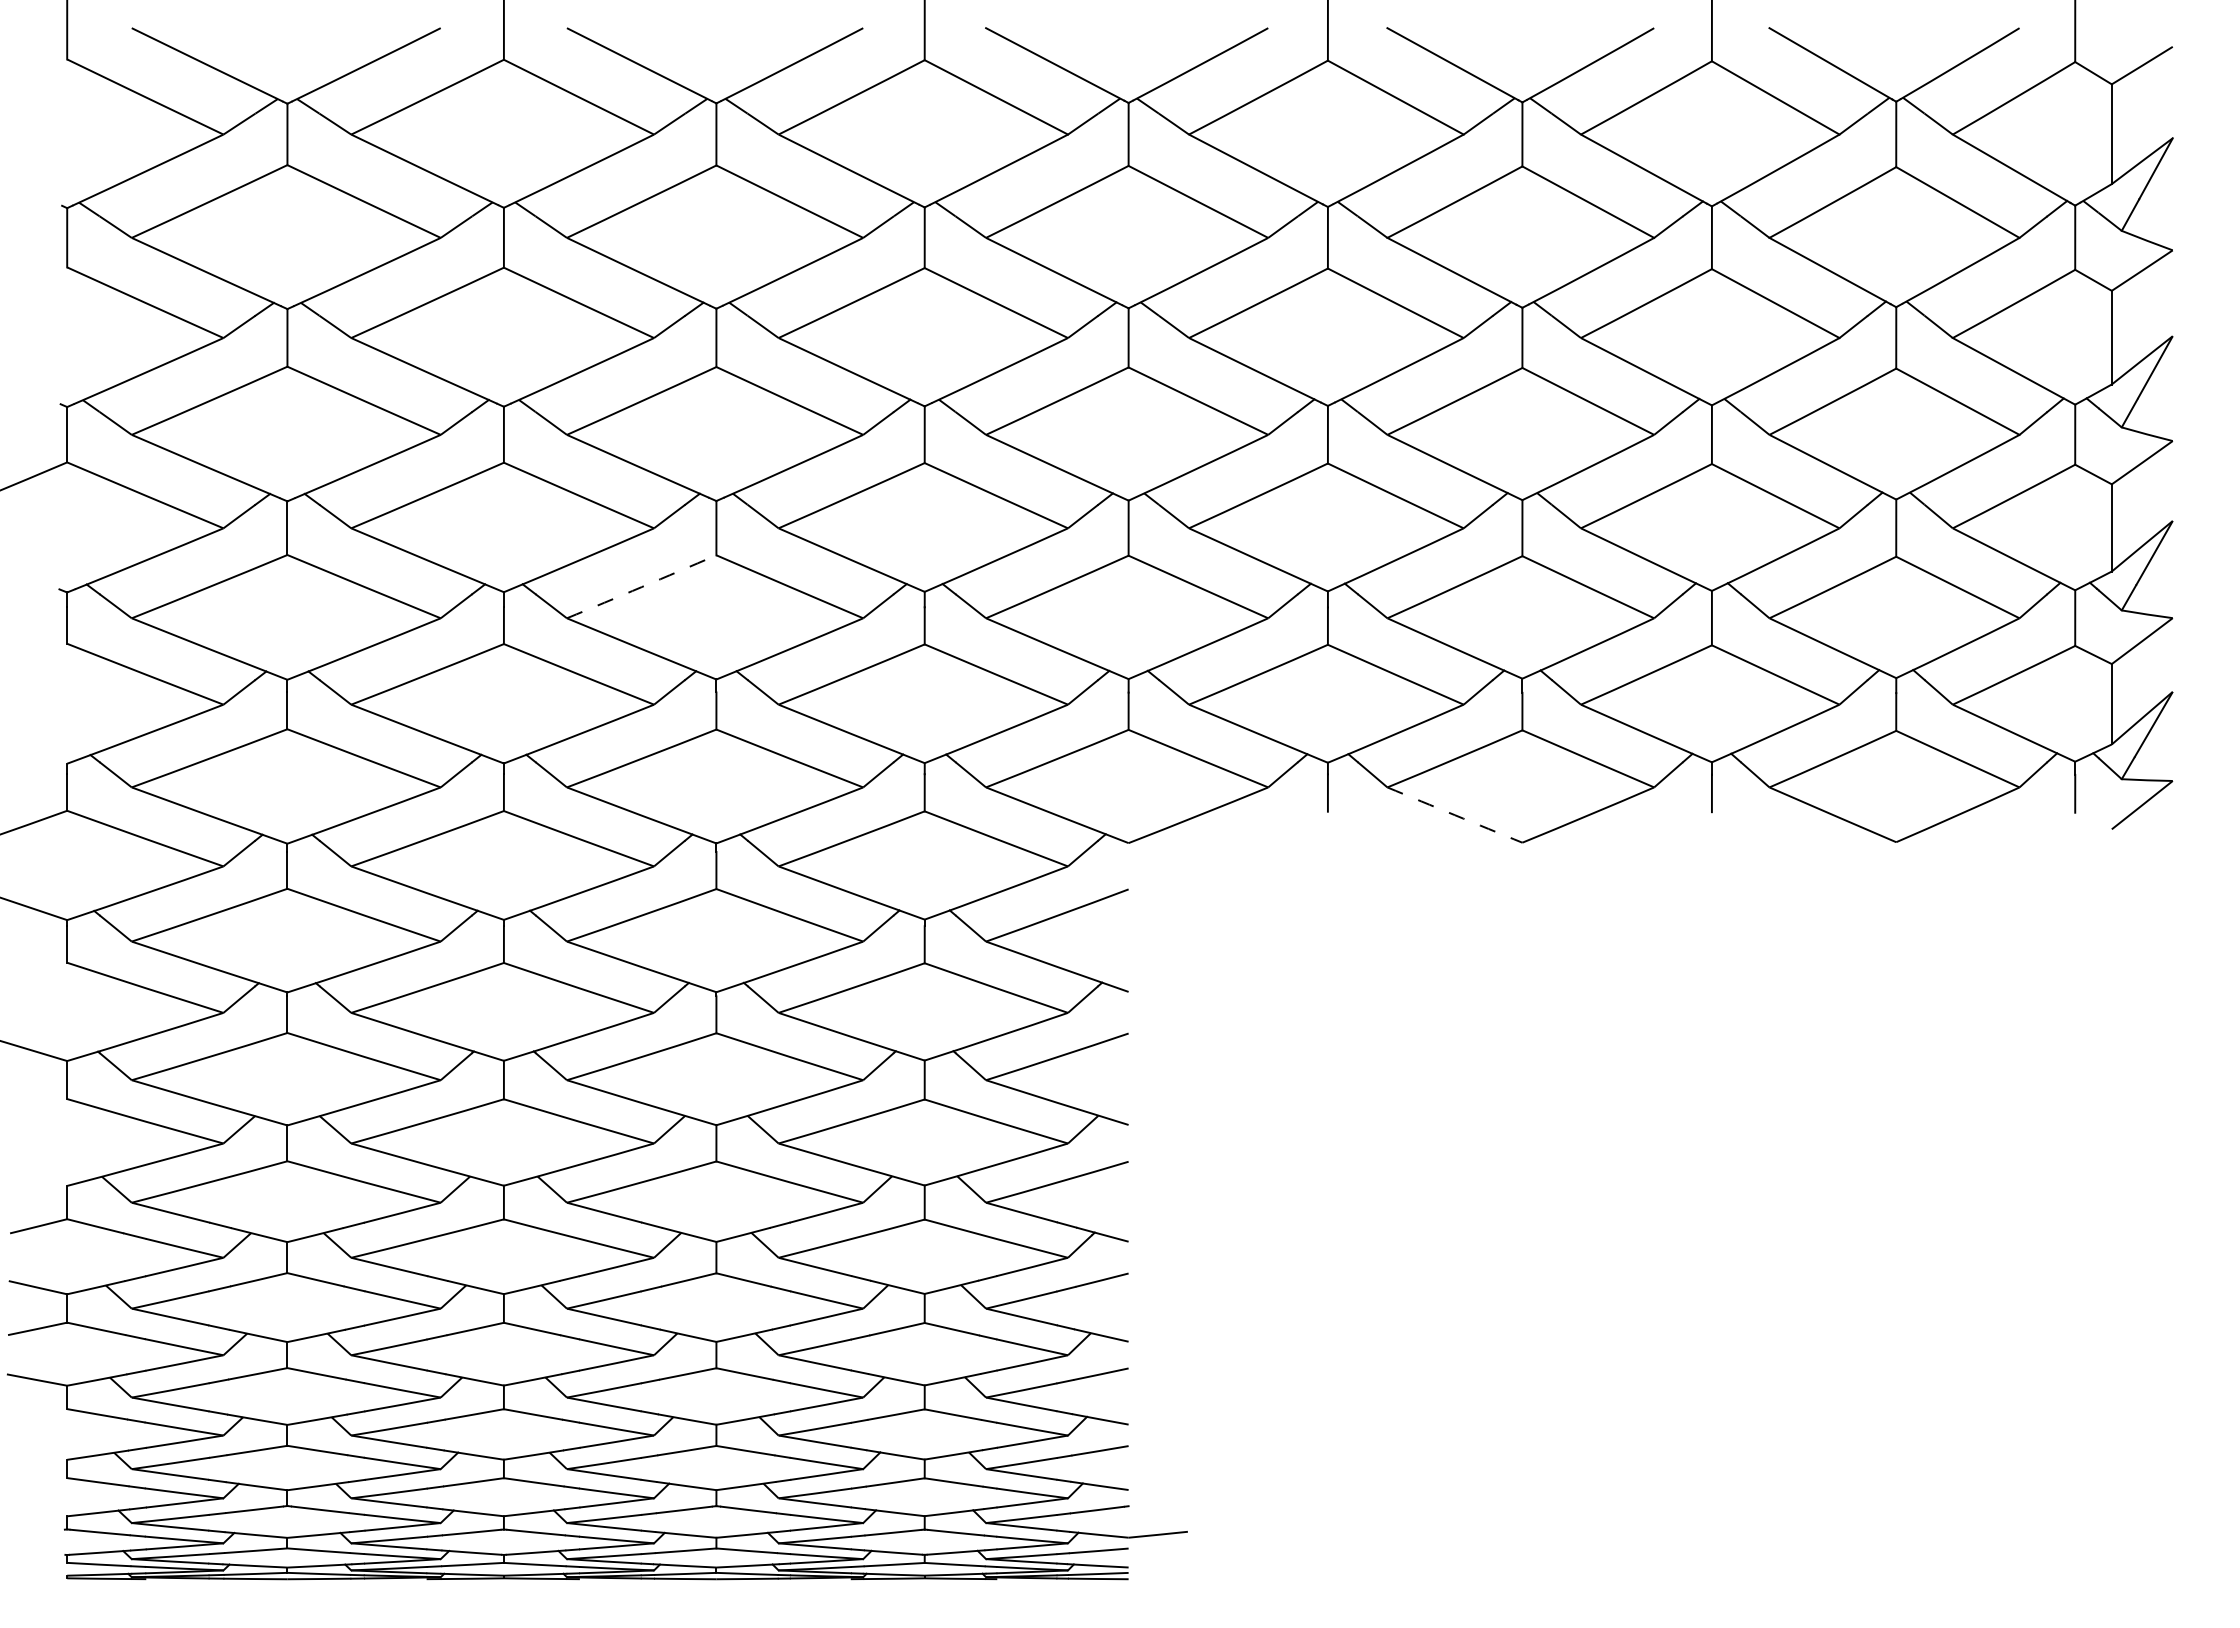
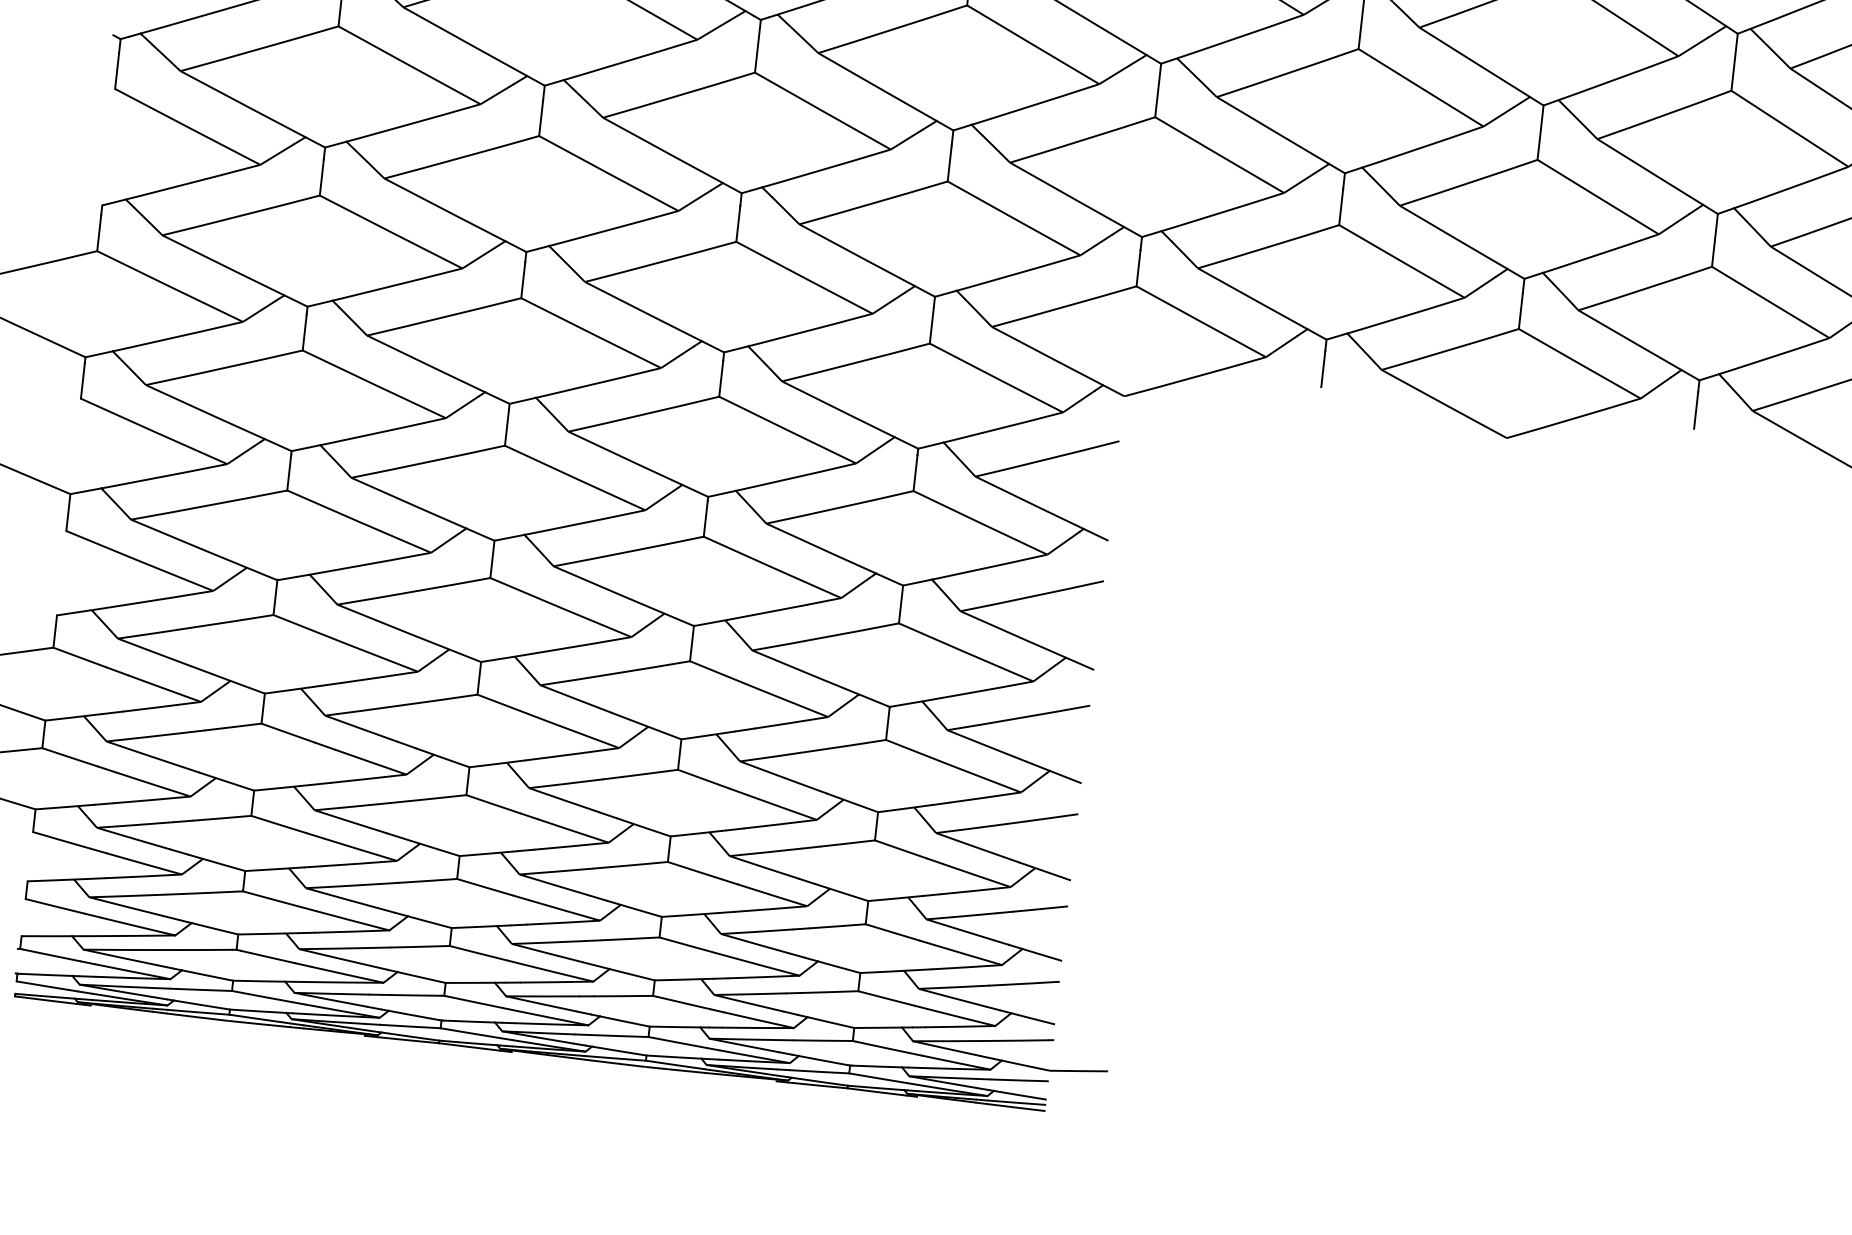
arc: (641, 587) -> (678, 95), dashed -> solid
arc: (1454, 815) -> (1443, 404), dashed -> solid

